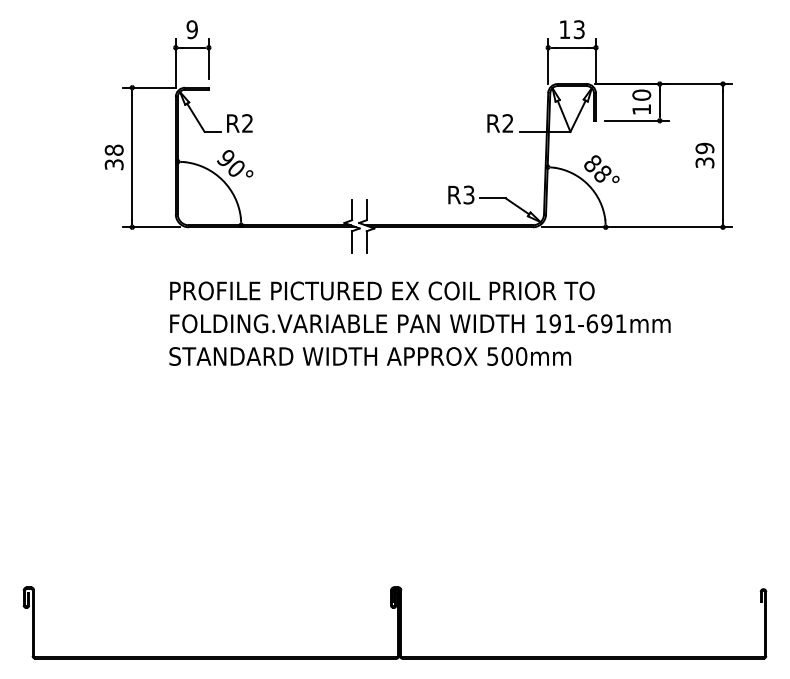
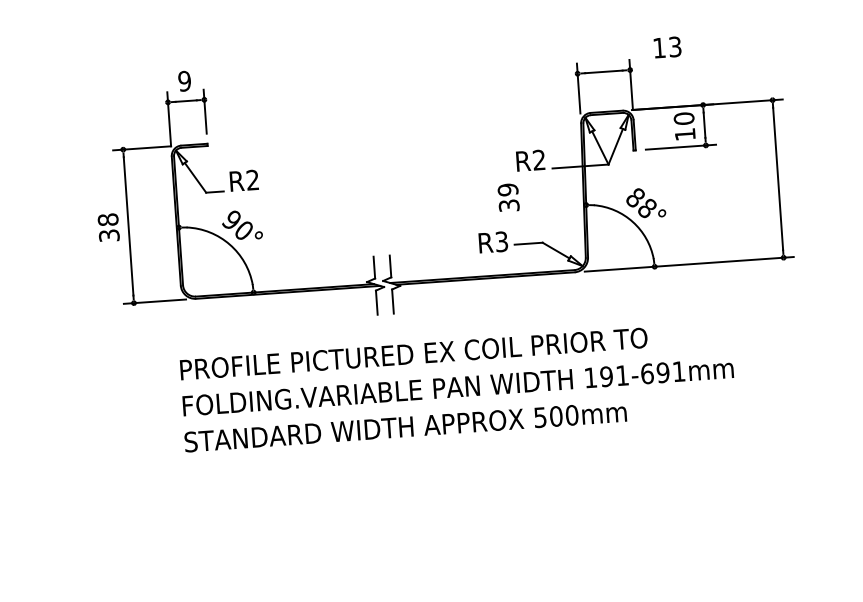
text: (572, 29) -> (667, 47), moved
text: (704, 155) -> (508, 197), moved

